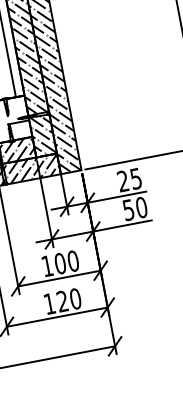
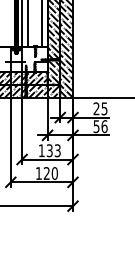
text: (141, 207) -> (104, 126), 50 -> 56
text: (66, 262) -> (53, 150), 100 -> 133

